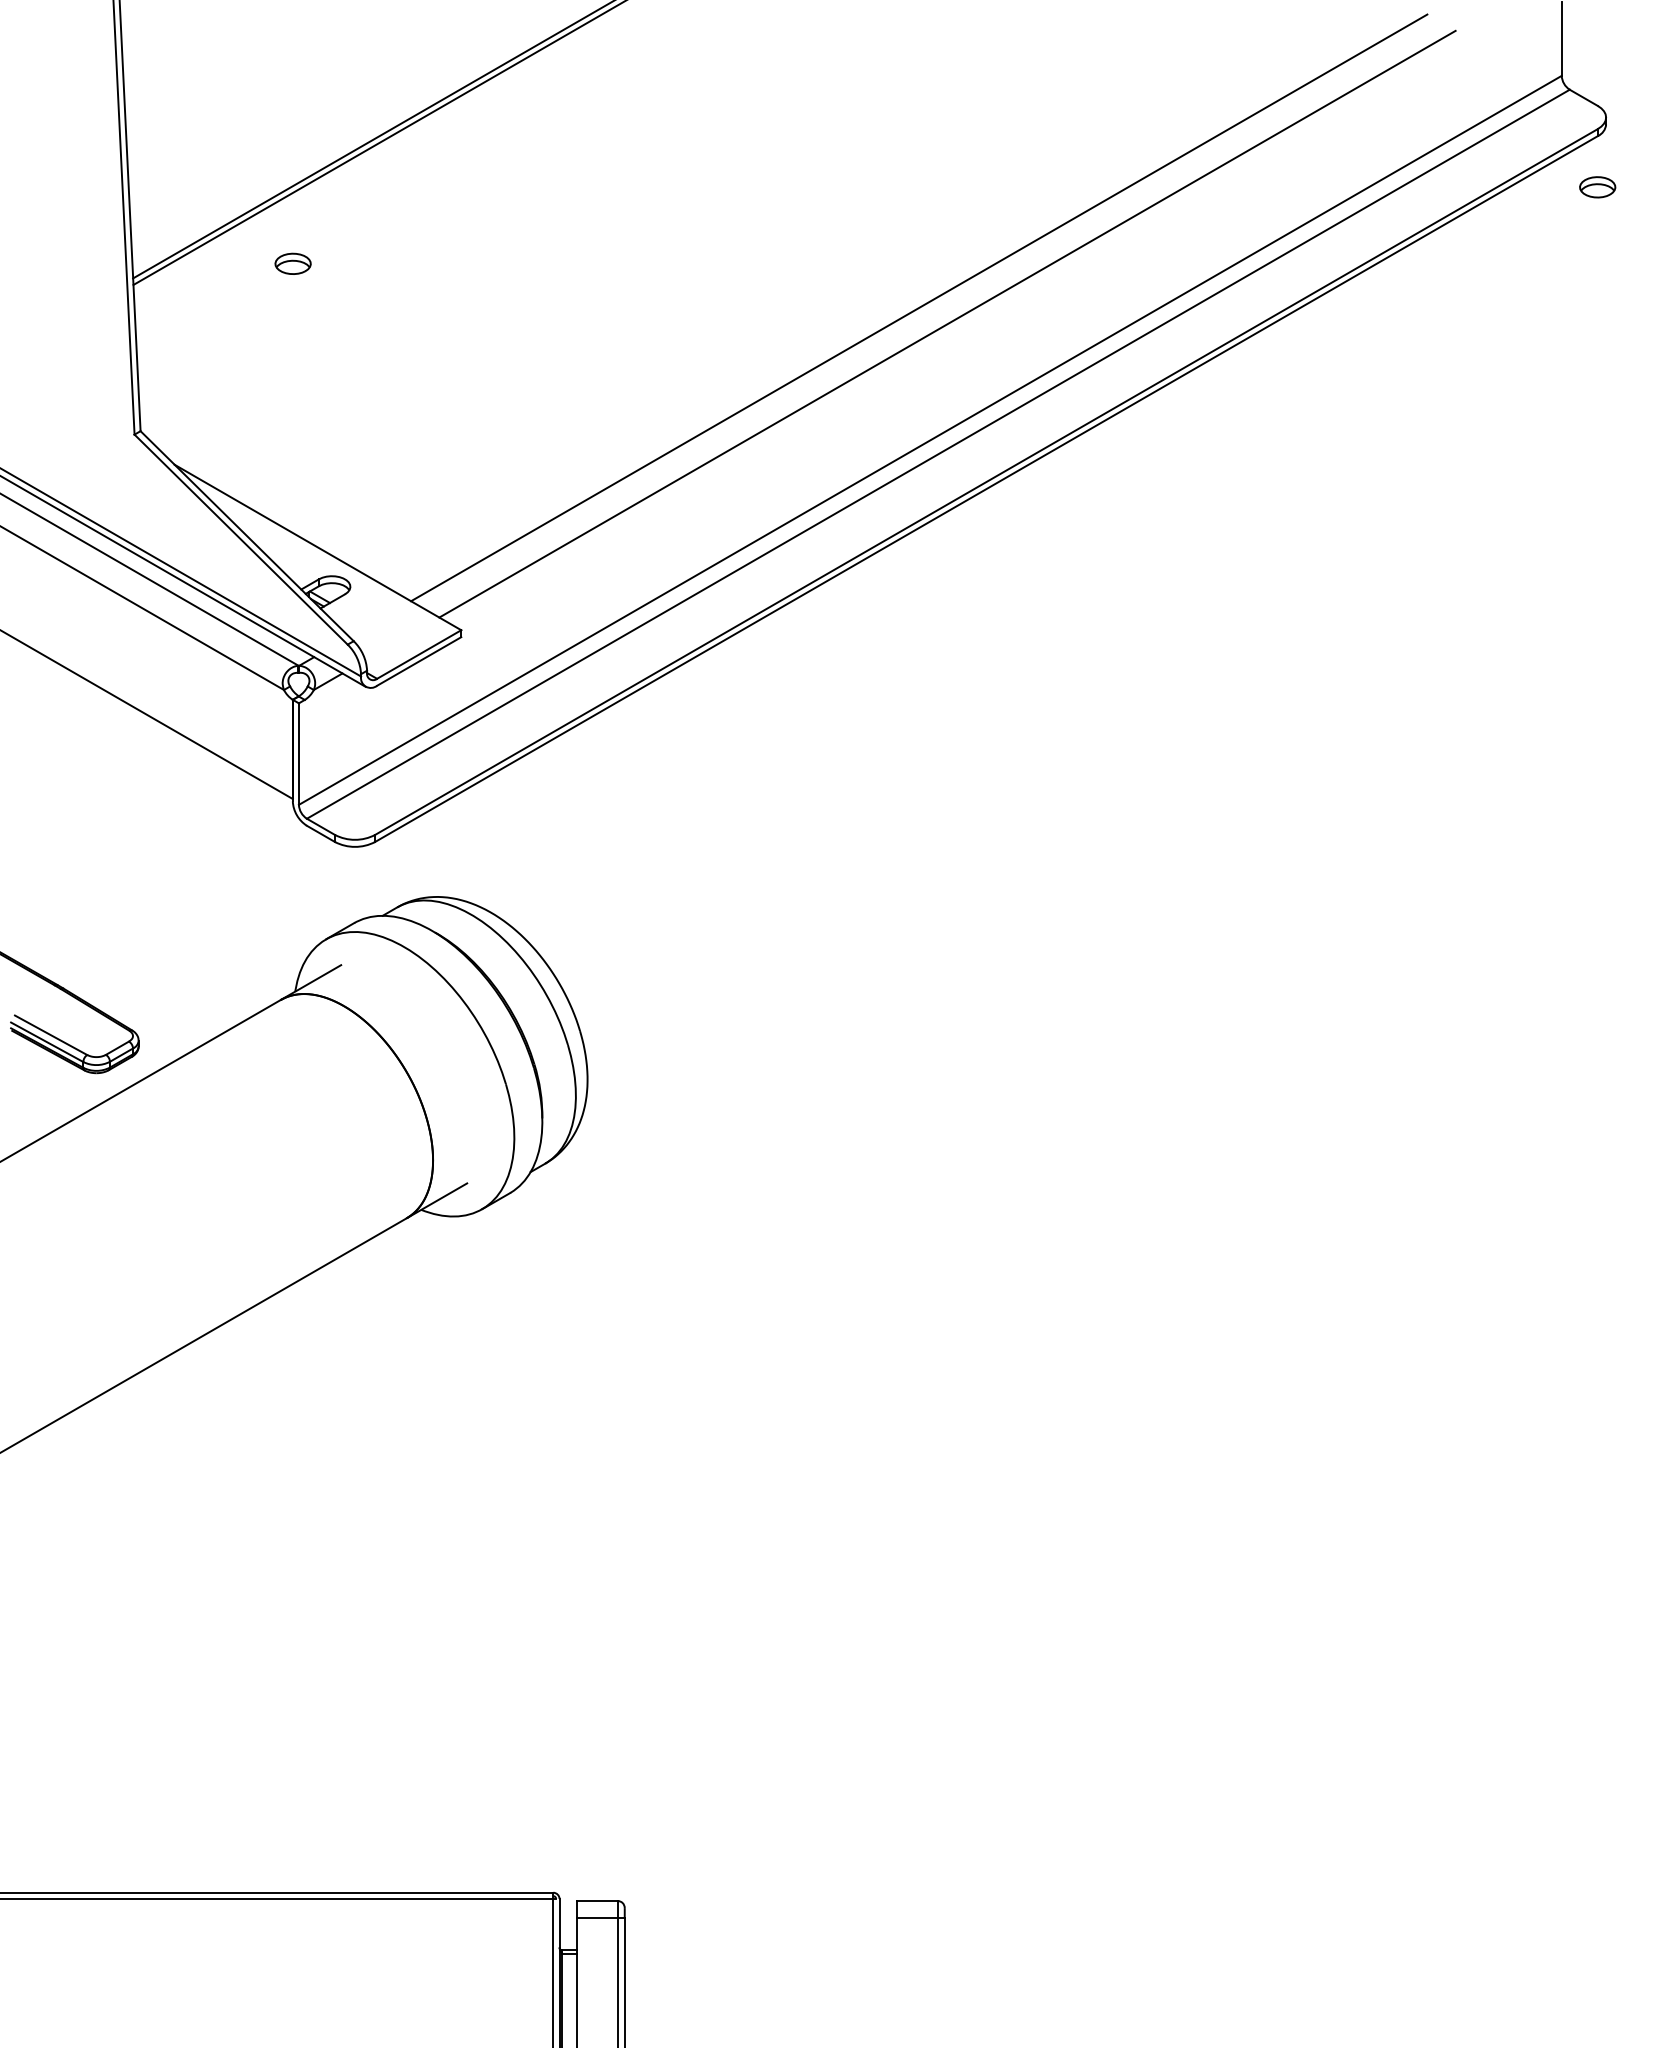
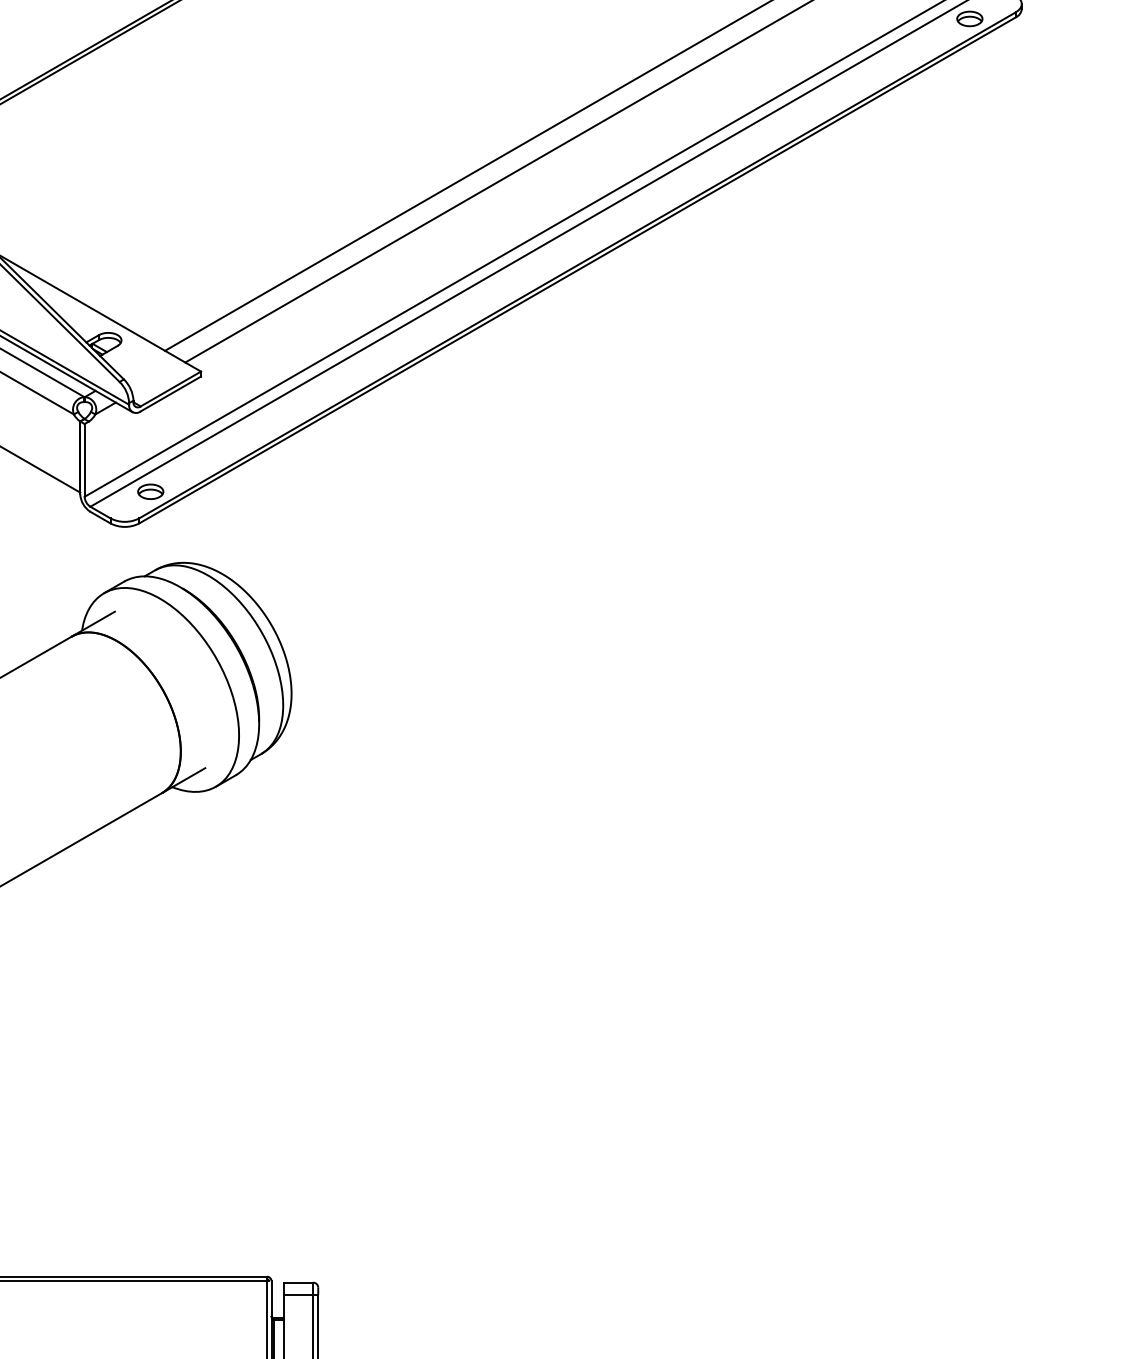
part: (1597, 187) -> (969, 19), moved
part: (292, 263) -> (150, 491), moved

